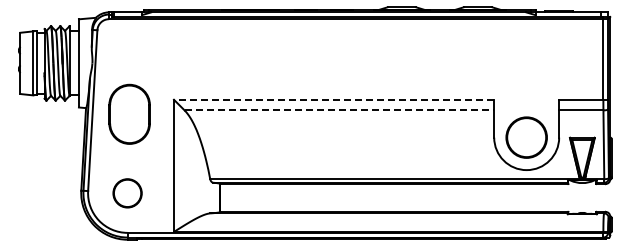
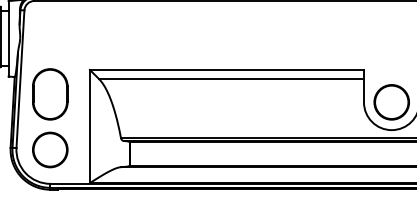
line: (333, 99) -> (226, 69), dashed -> solid
line: (339, 110) -> (231, 79), dashed -> solid
part: (129, 113) -> (50, 93), moved
circle: (127, 193) -> (50, 150), size x1.43

